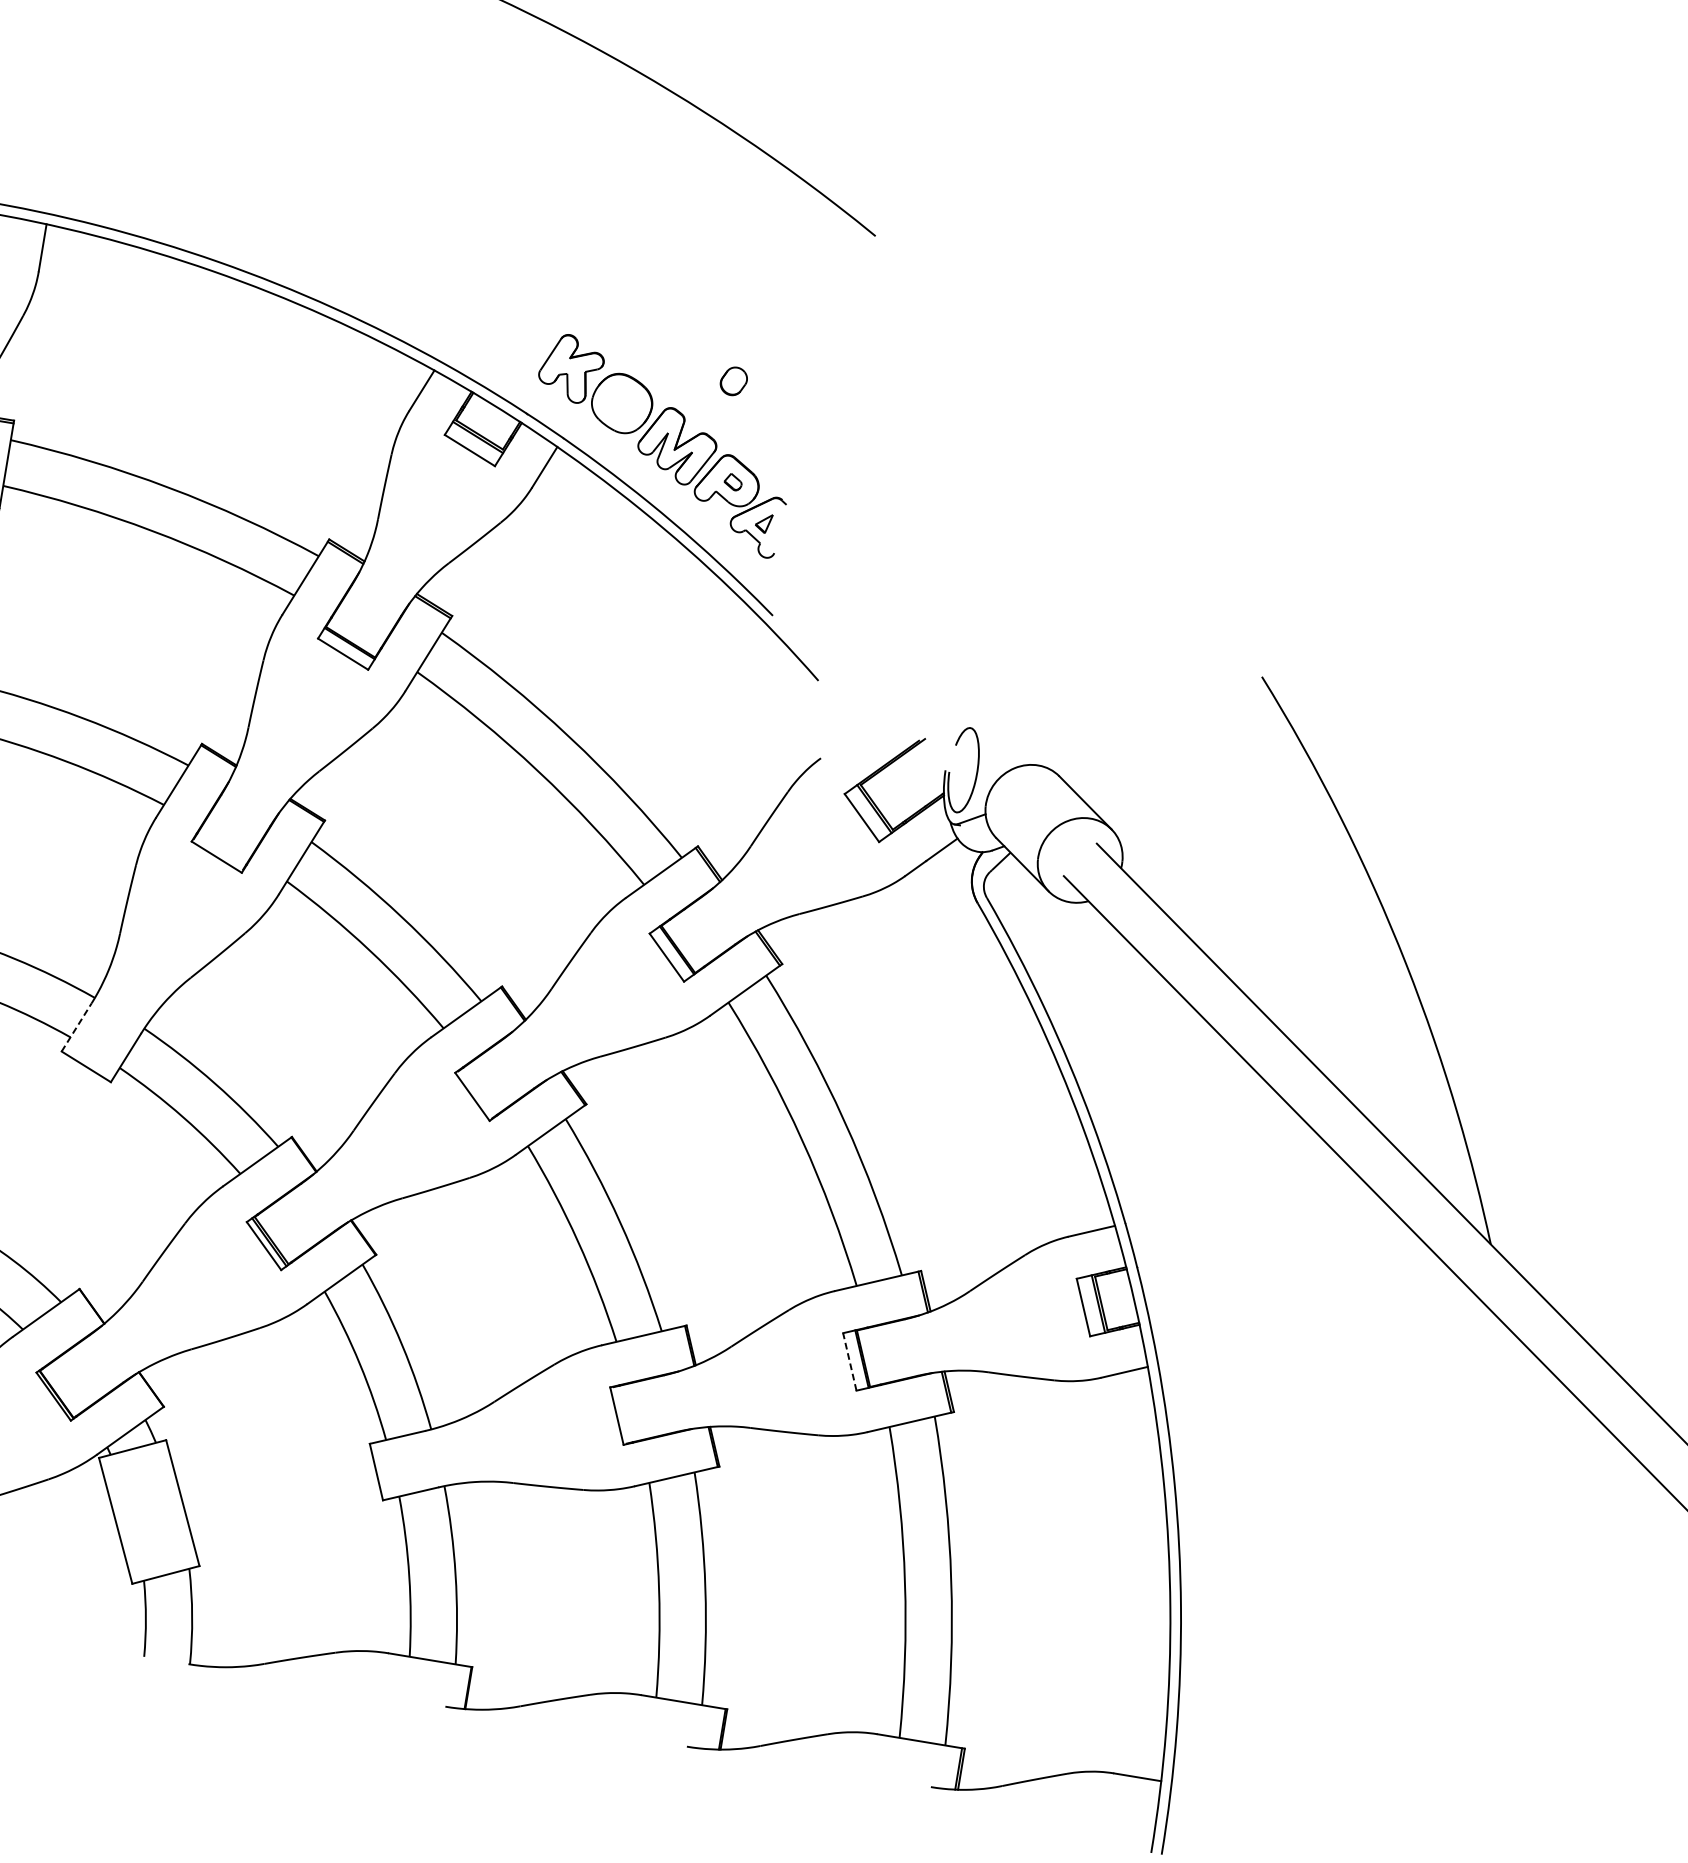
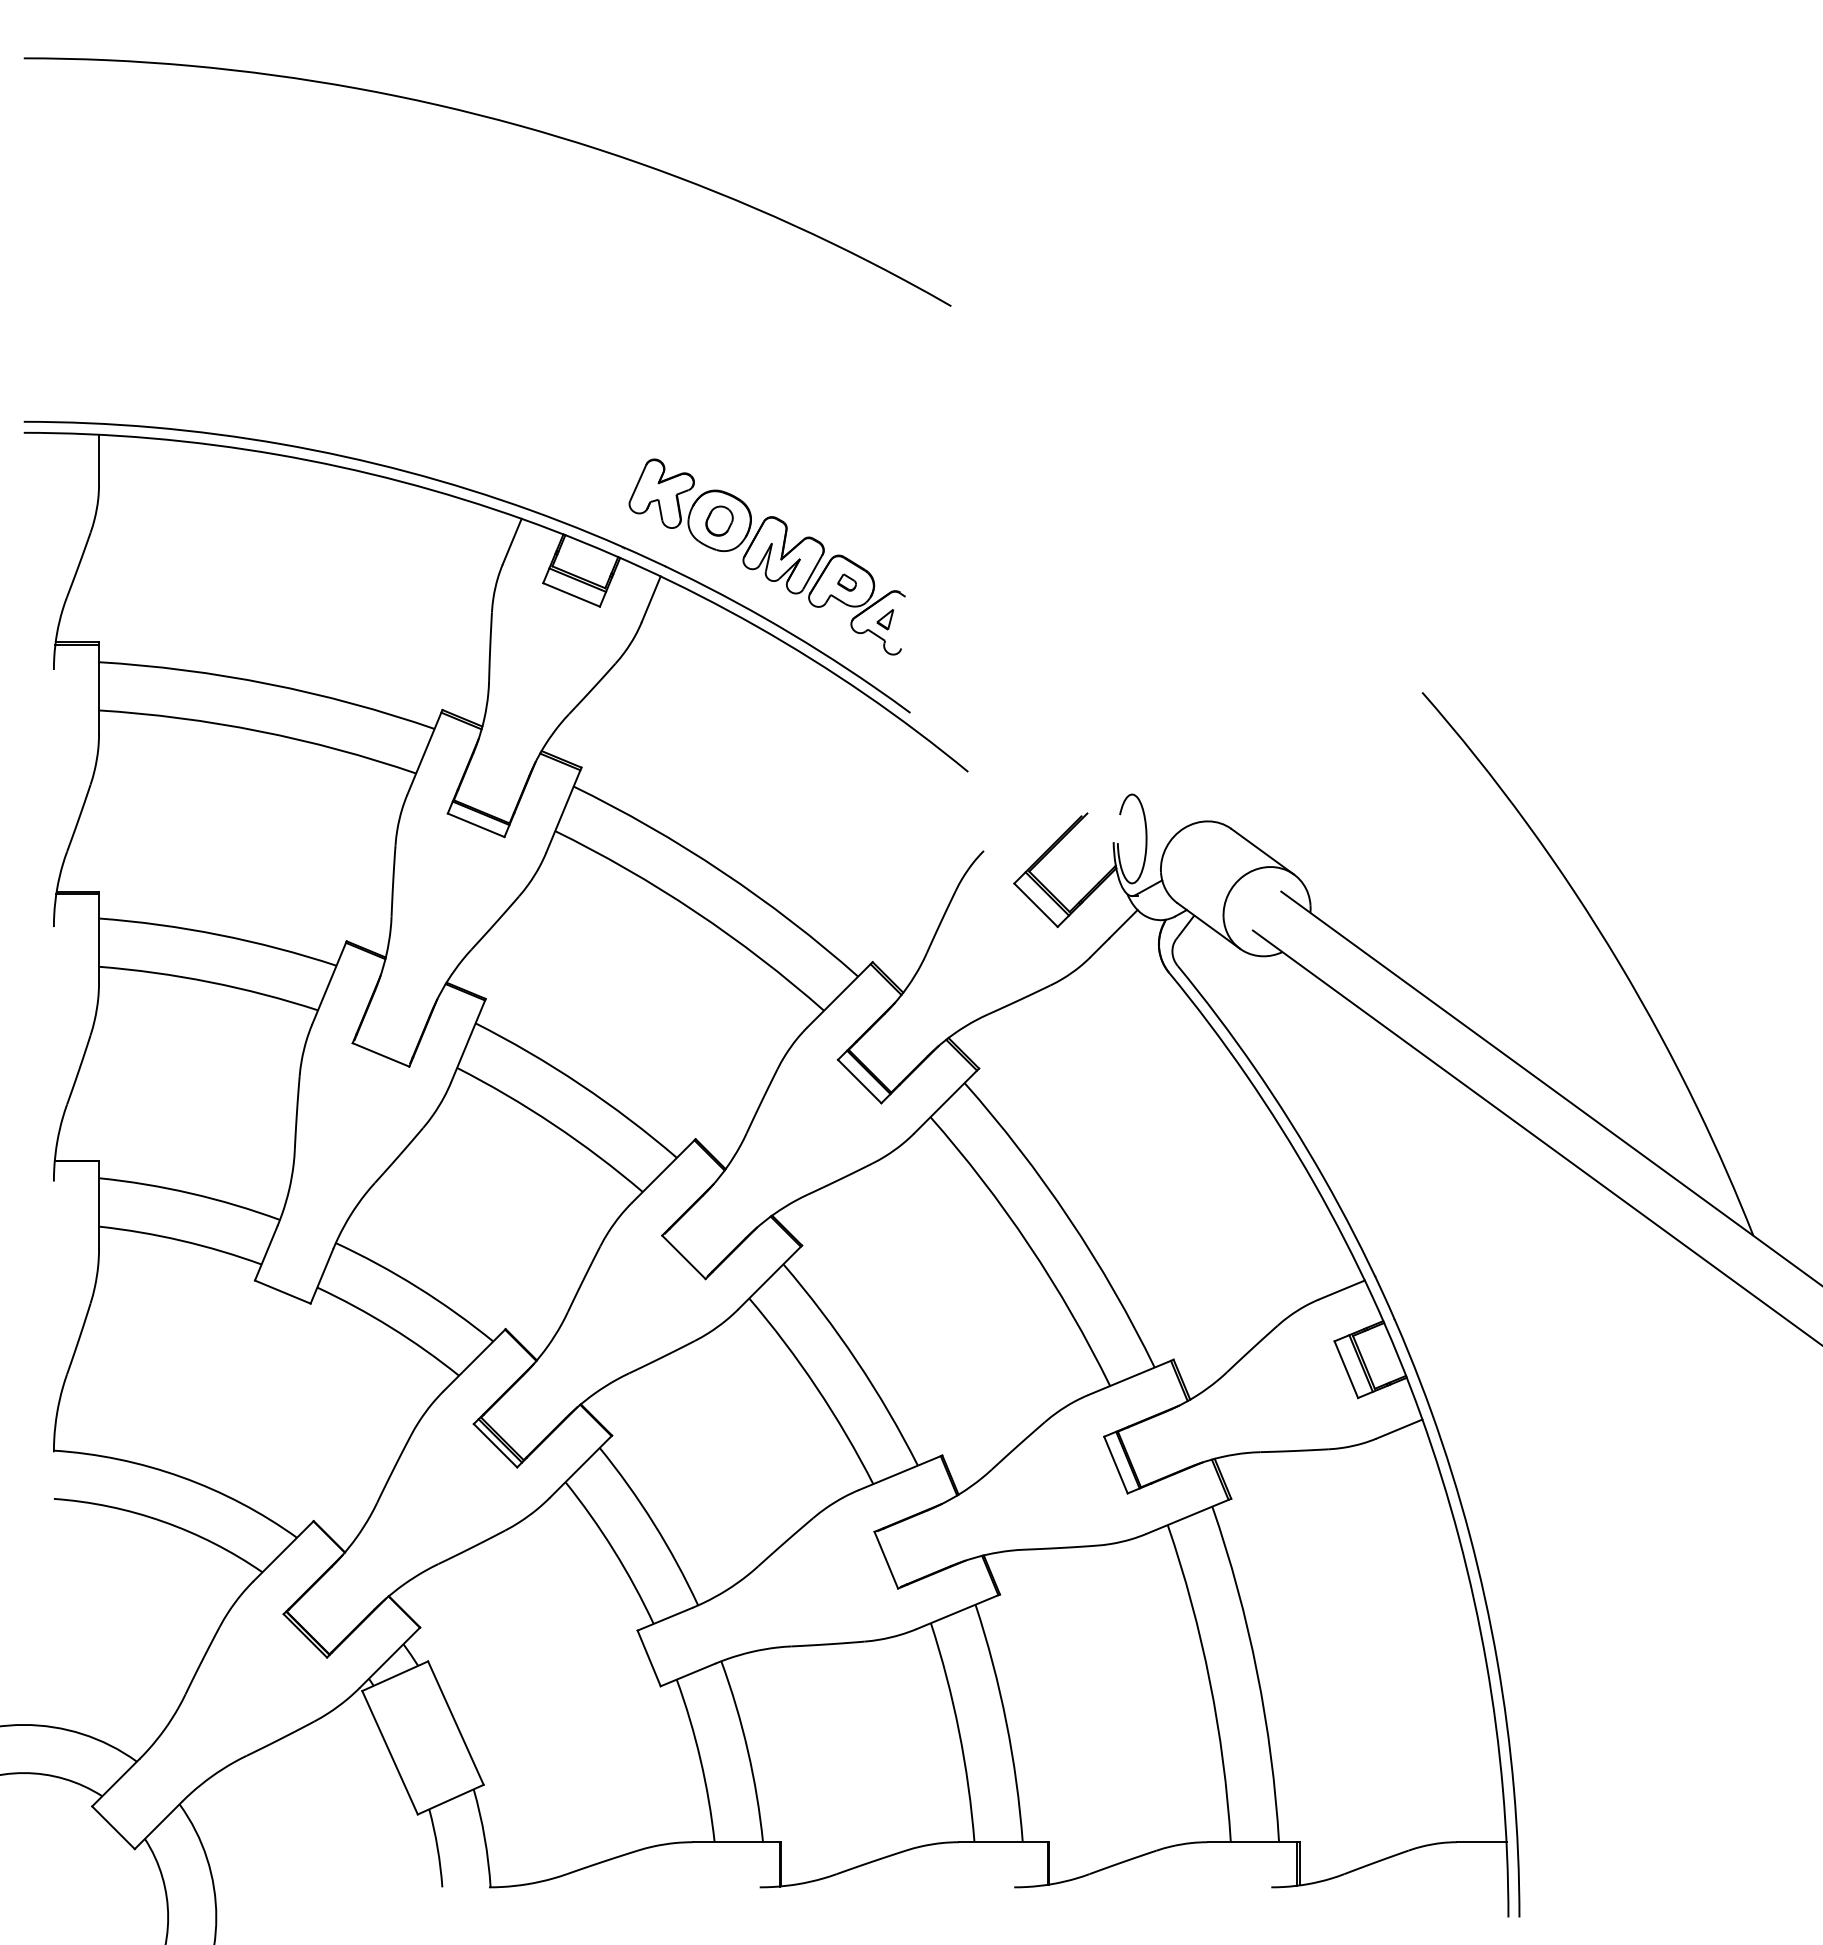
part: (733, 380) -> (719, 520), moved
line: (76, 1027) -> (266, 1253), dashed -> solid
line: (849, 1362) -> (1115, 1465), dashed -> solid

